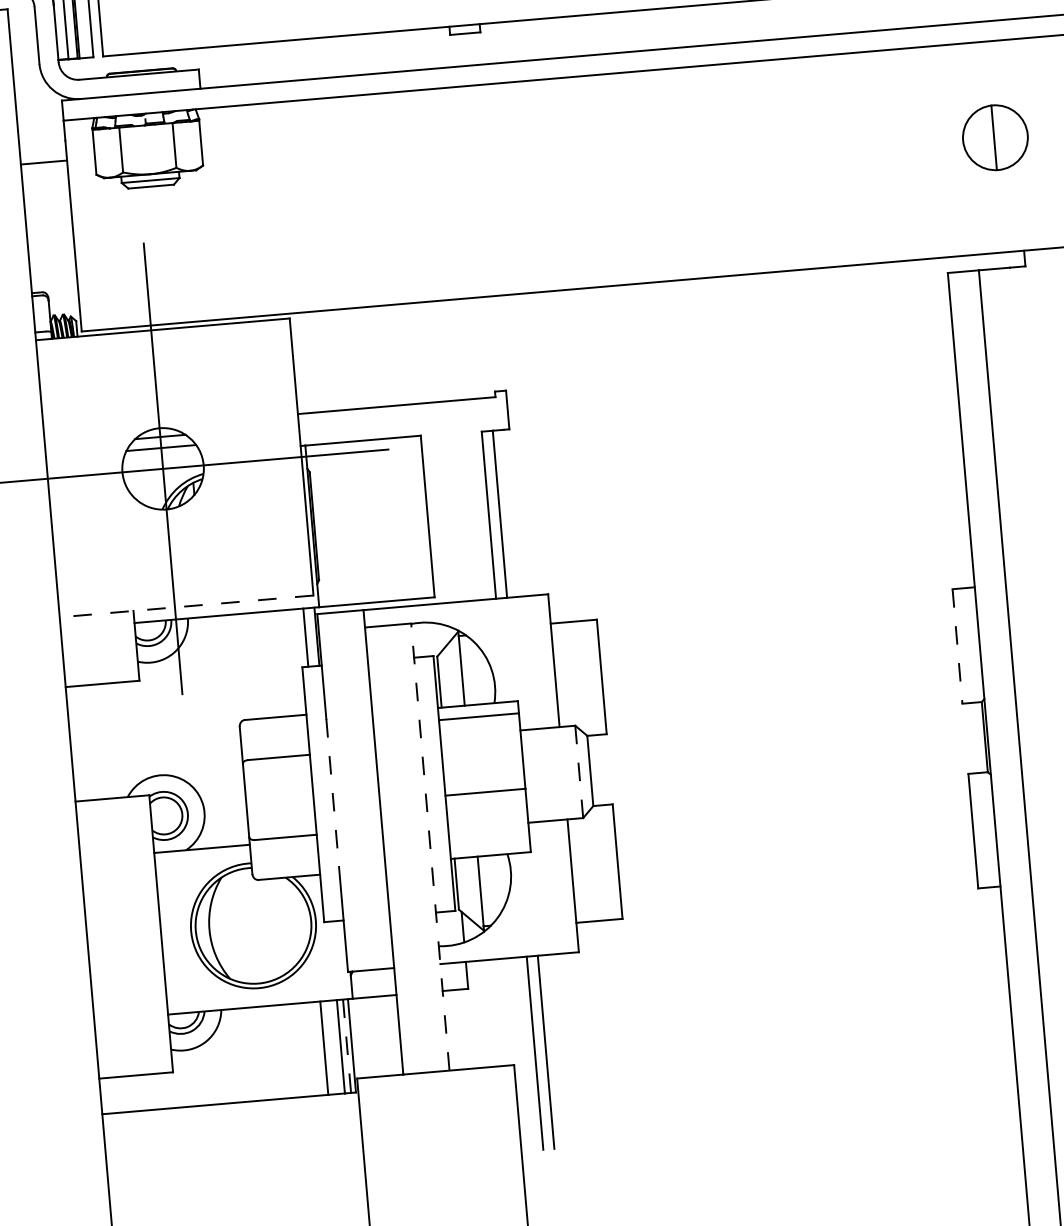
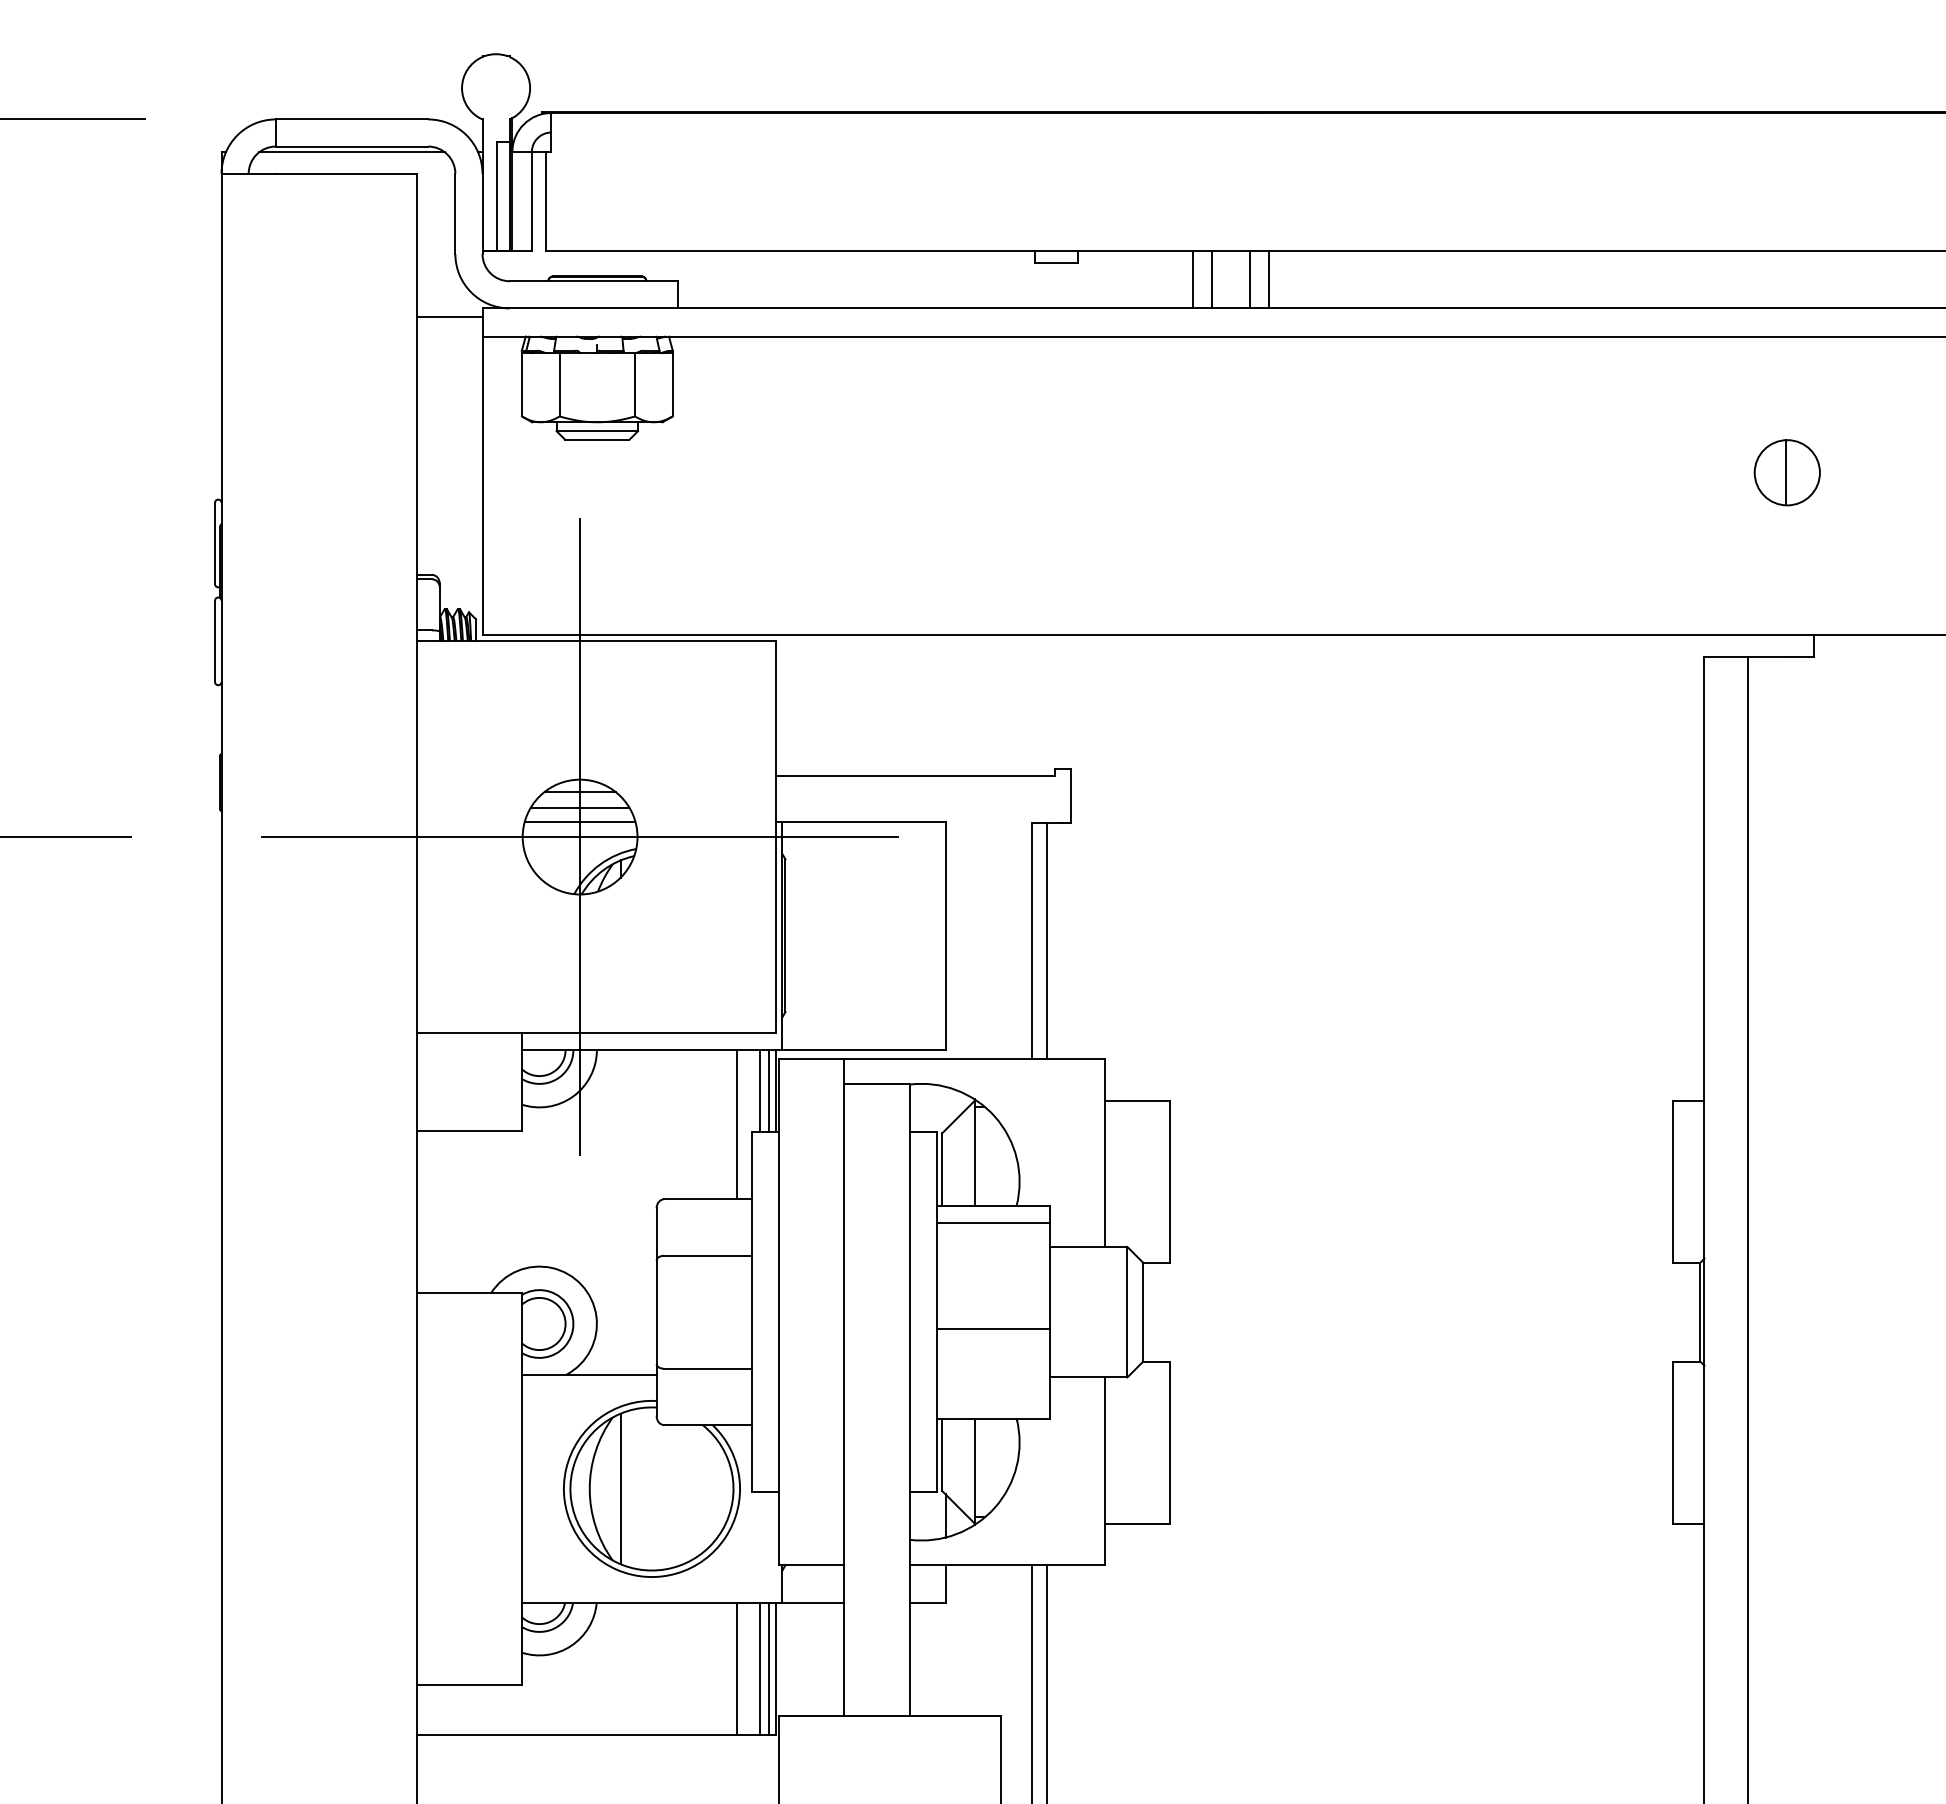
line: (616, 32) -> (1268, 279), added
line: (602, 33) -> (1249, 279), added
line: (576, 35) -> (1212, 279), added
line: (563, 37) -> (1193, 279), added
part: (994, 137) -> (1786, 472), size x0.71
line: (43, 162) -> (449, 317), moved
line: (161, 457) -> (579, 821), added
line: (186, 606) -> (596, 1032), dashed -> solid
line: (311, 636) -> (768, 1090), added
line: (957, 646) -> (1673, 1181), dashed -> solid
line: (291, 662) -> (736, 1124), added
line: (579, 771) -> (1127, 1311), dashed -> solid
line: (333, 793) -> (779, 1312), dashed -> solid
line: (430, 846) -> (909, 1399), dashed -> solid
line: (231, 927) -> (620, 1488), added
line: (346, 1046) -> (768, 1669), dashed -> solid

